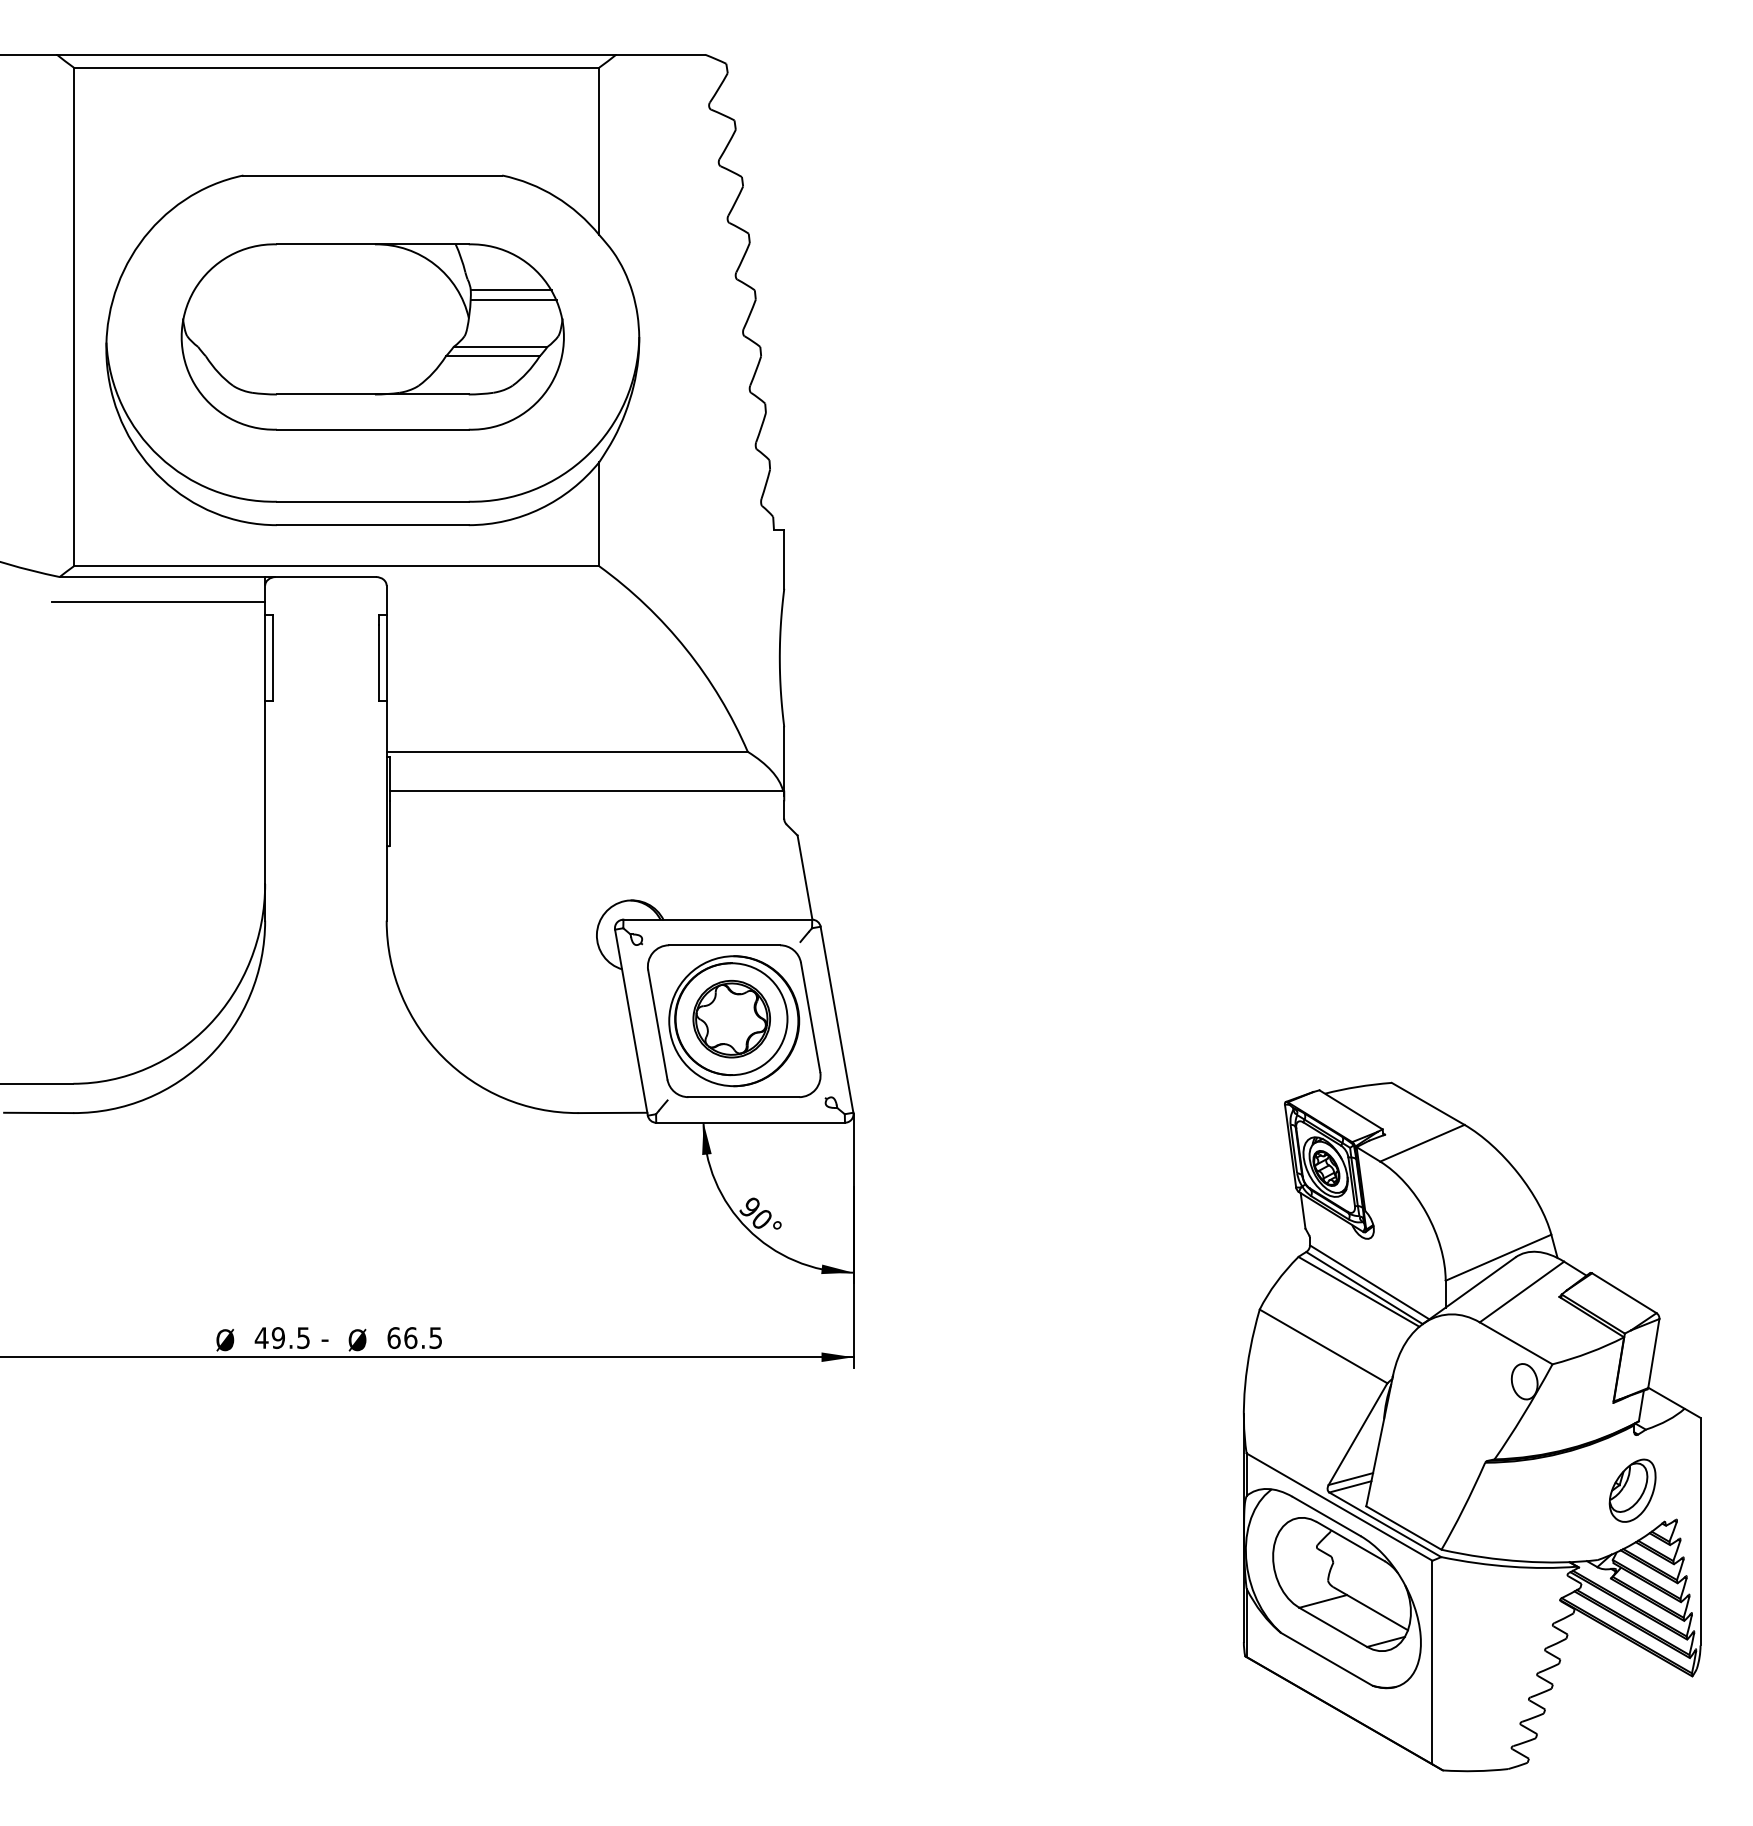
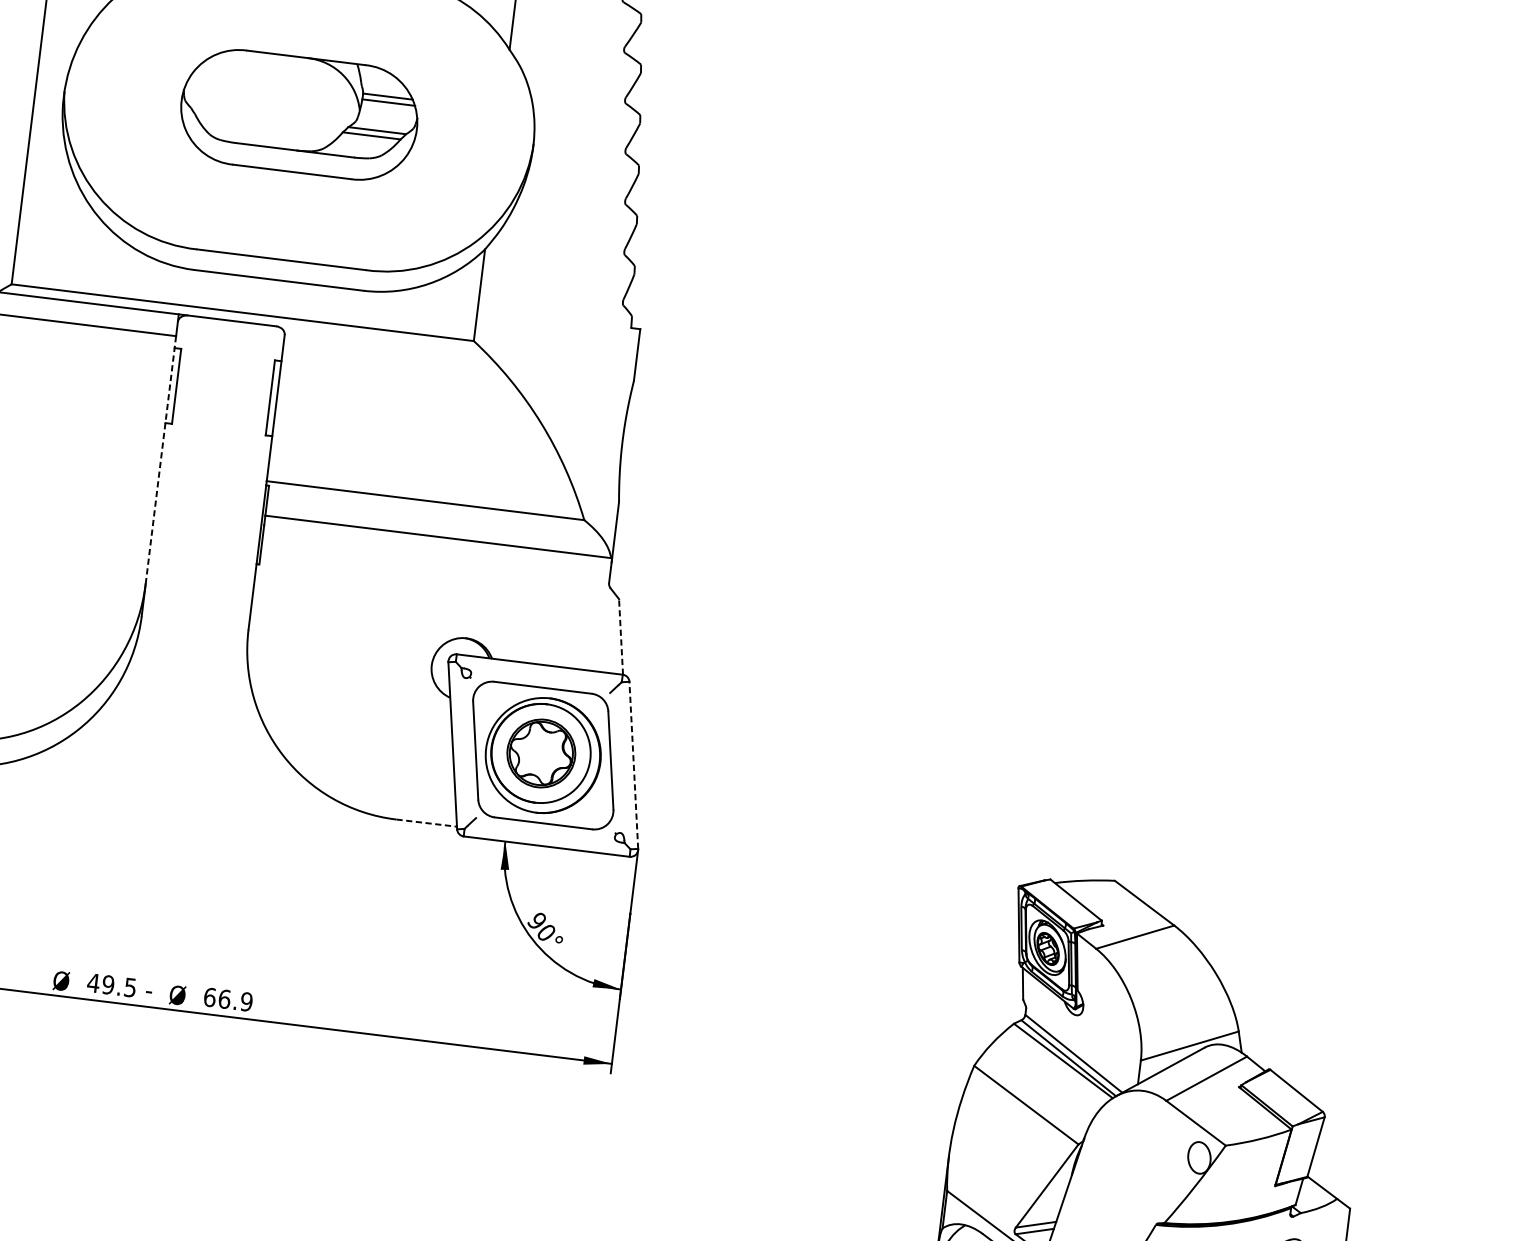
part: (372, 336) -> (299, 114), size x0.7
line: (265, 743) -> (161, 460), solid -> dashed
line: (805, 877) -> (621, 636), solid -> dashed
line: (836, 1019) -> (633, 765), solid -> dashed
line: (613, 1112) -> (427, 822), solid -> dashed
text: (435, 1337) -> (246, 1001), 66.5 -> 66.9

